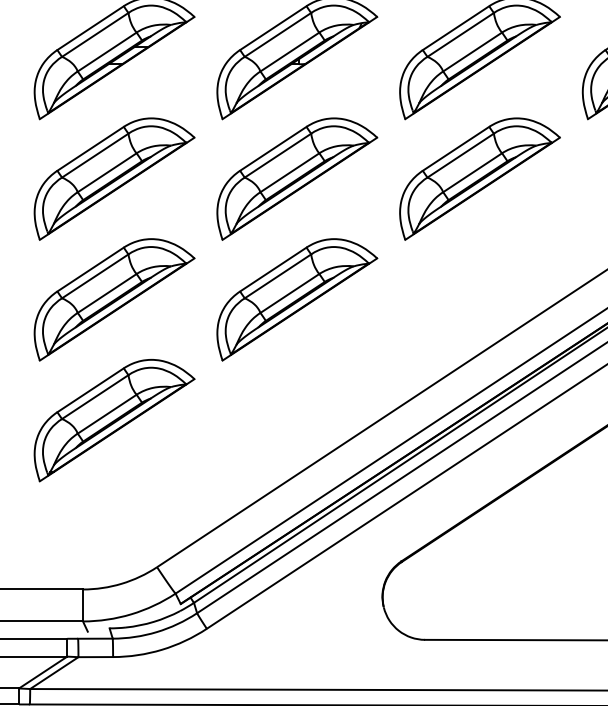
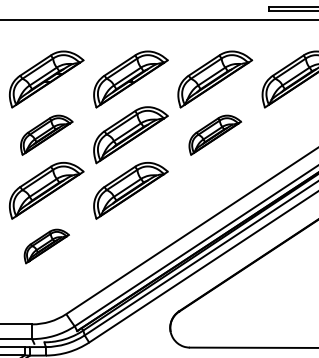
part: (114, 179) -> (46, 135), size x0.7
part: (480, 179) -> (215, 135), size x0.7
part: (114, 420) -> (46, 246), size x0.6

